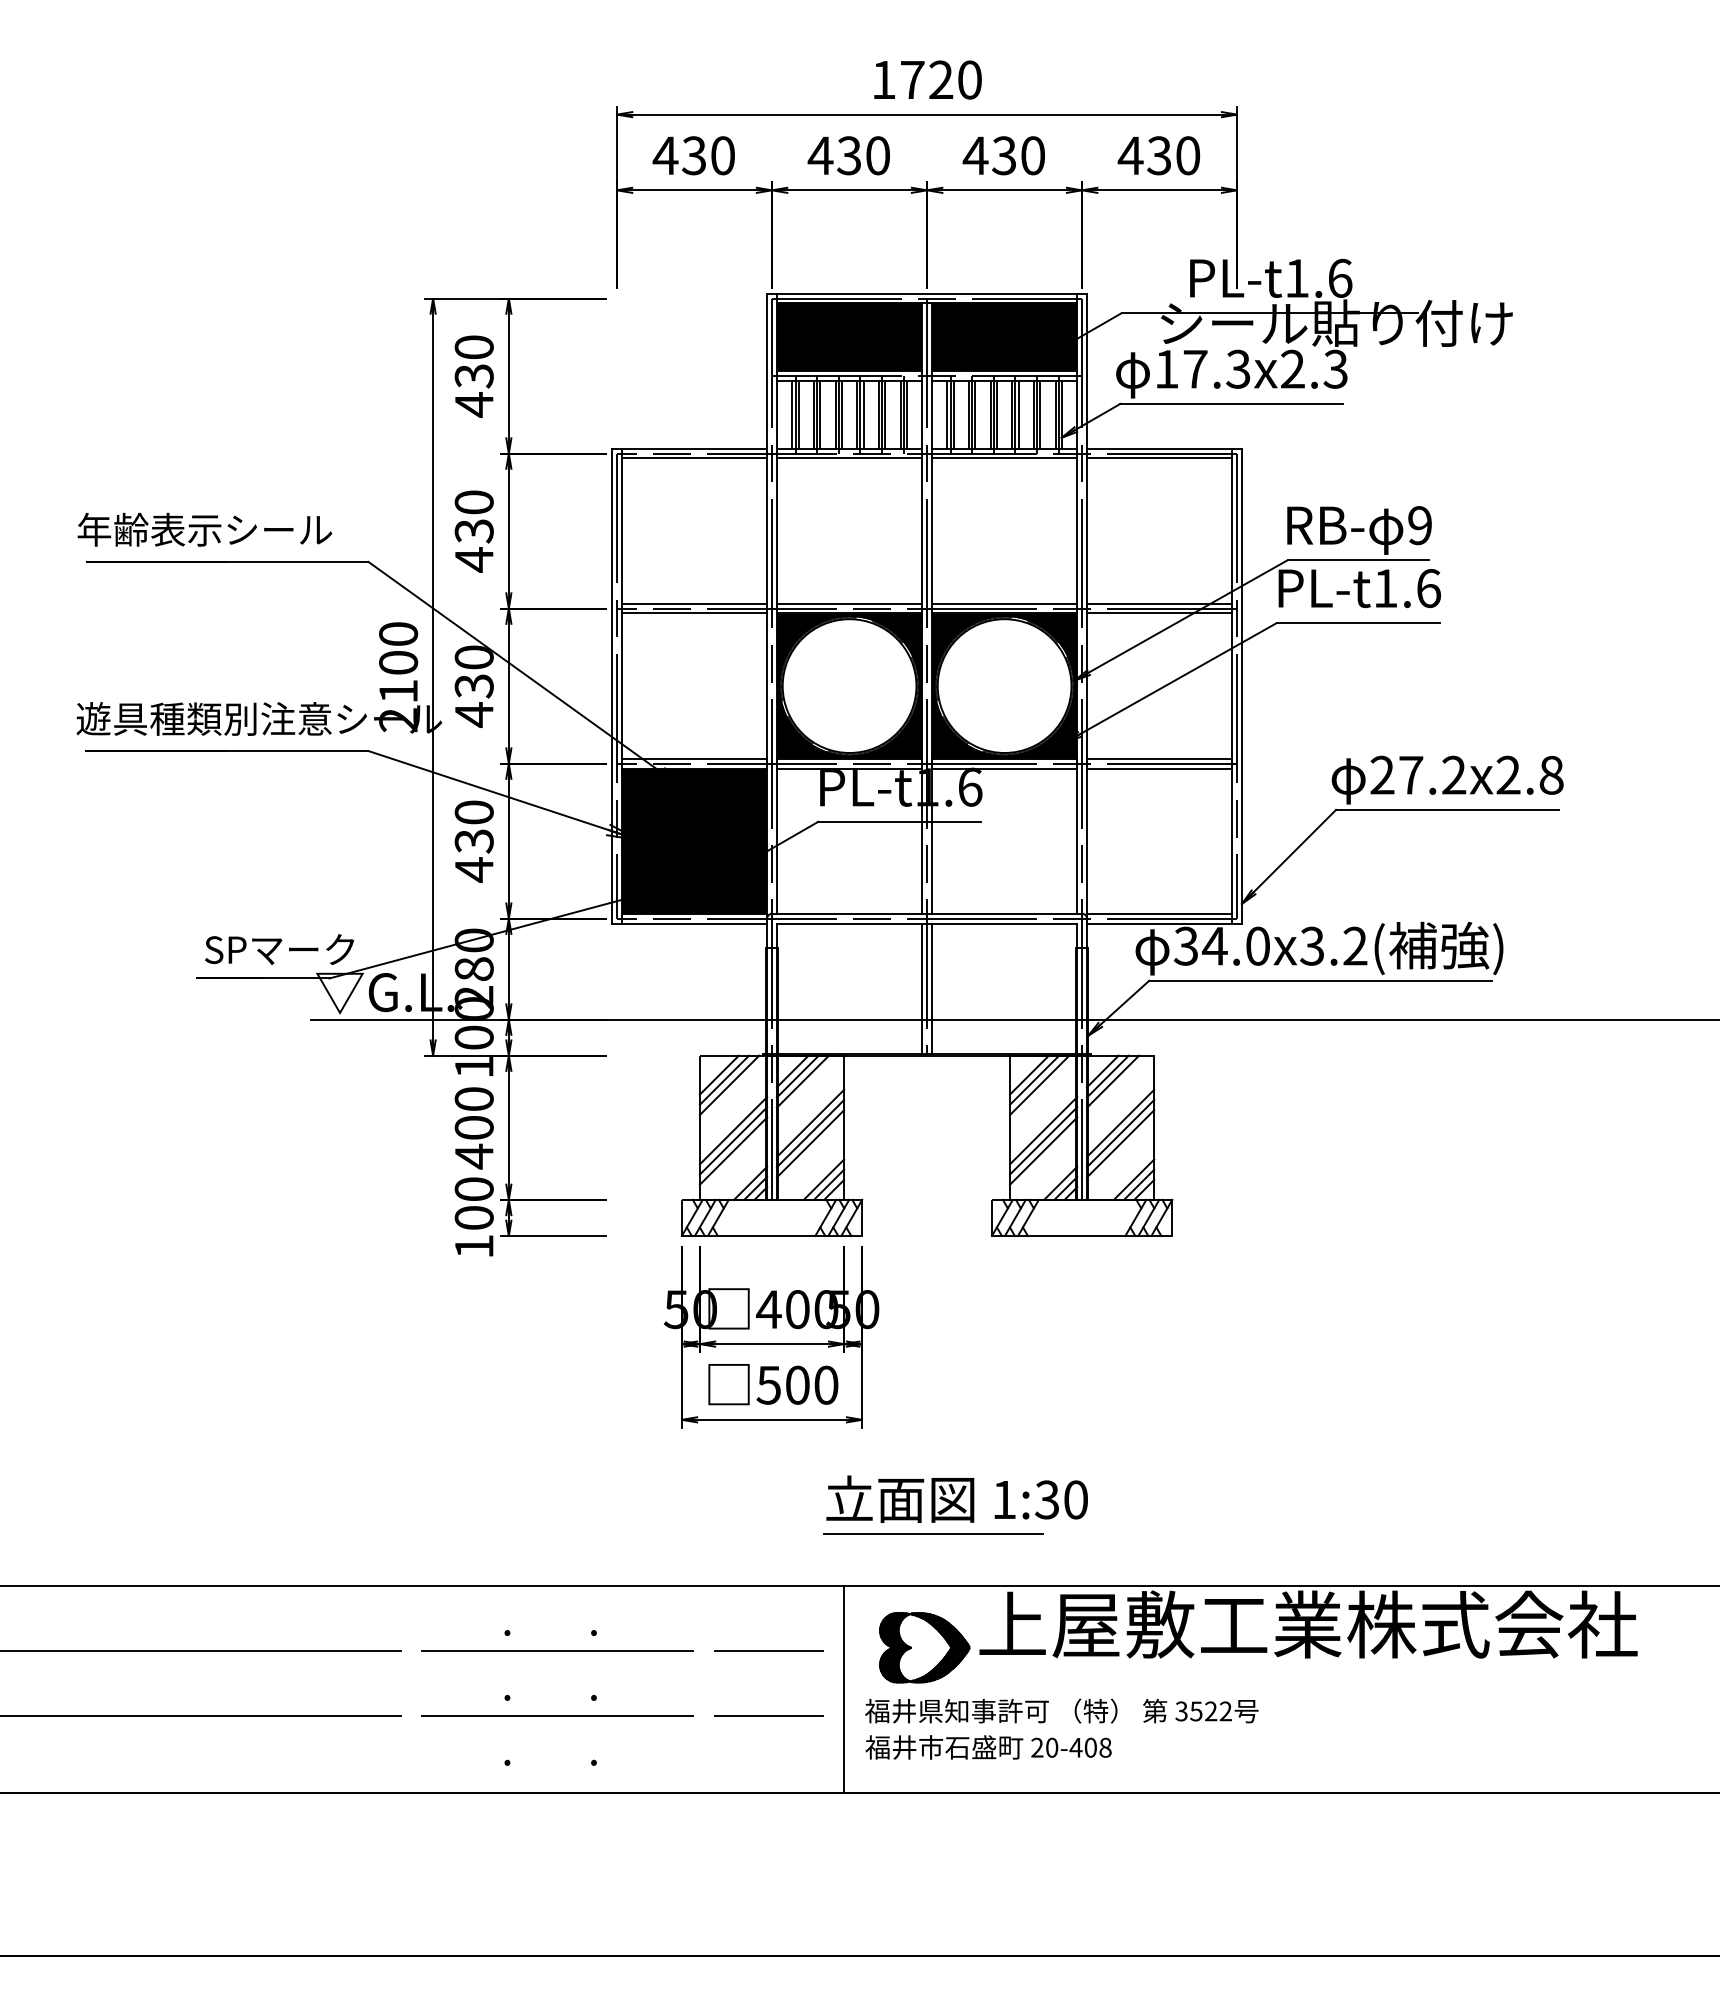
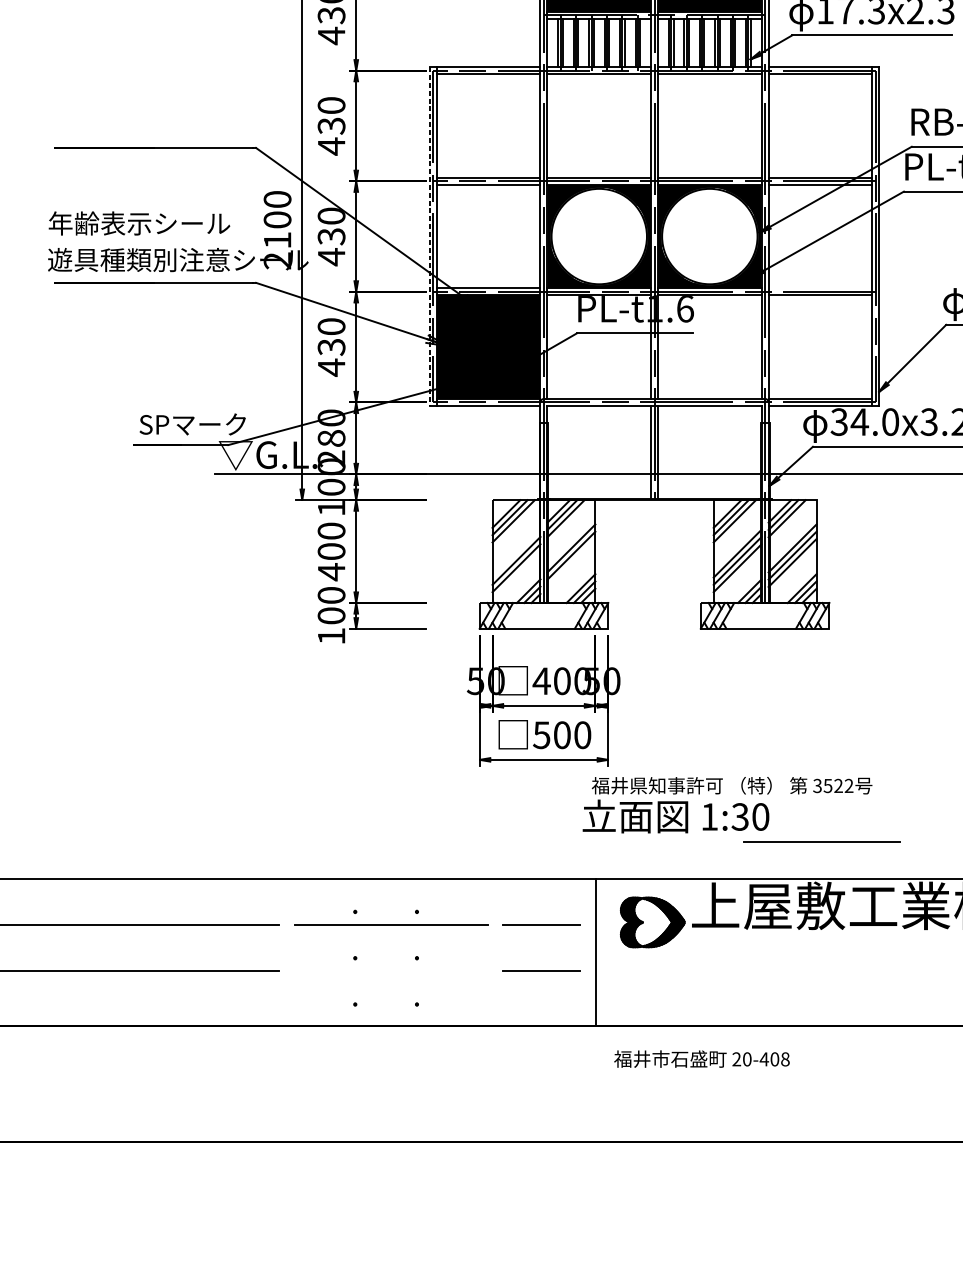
text: (204, 529) -> (139, 223), moved
line: (612, 686) -> (430, 236), solid -> dashed
line: (1159, 758) -> (820, 288), removed
line: (733, 1130) -> (516, 553), removed
line: (810, 1143) -> (571, 562), removed
line: (933, 1533) -> (822, 840), moved
text: (1061, 1710) -> (731, 785), moved
line: (557, 1715) -> (390, 970), removed
text: (988, 1747) -> (701, 1059), moved

